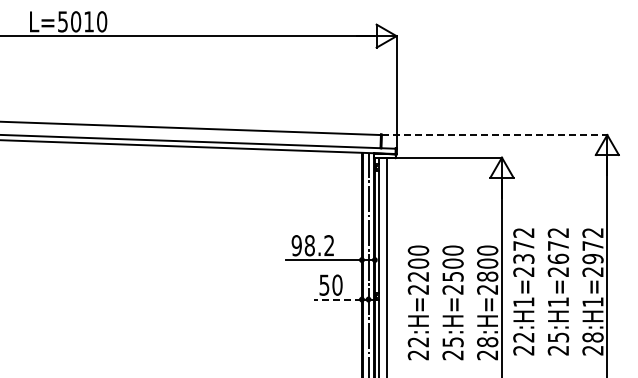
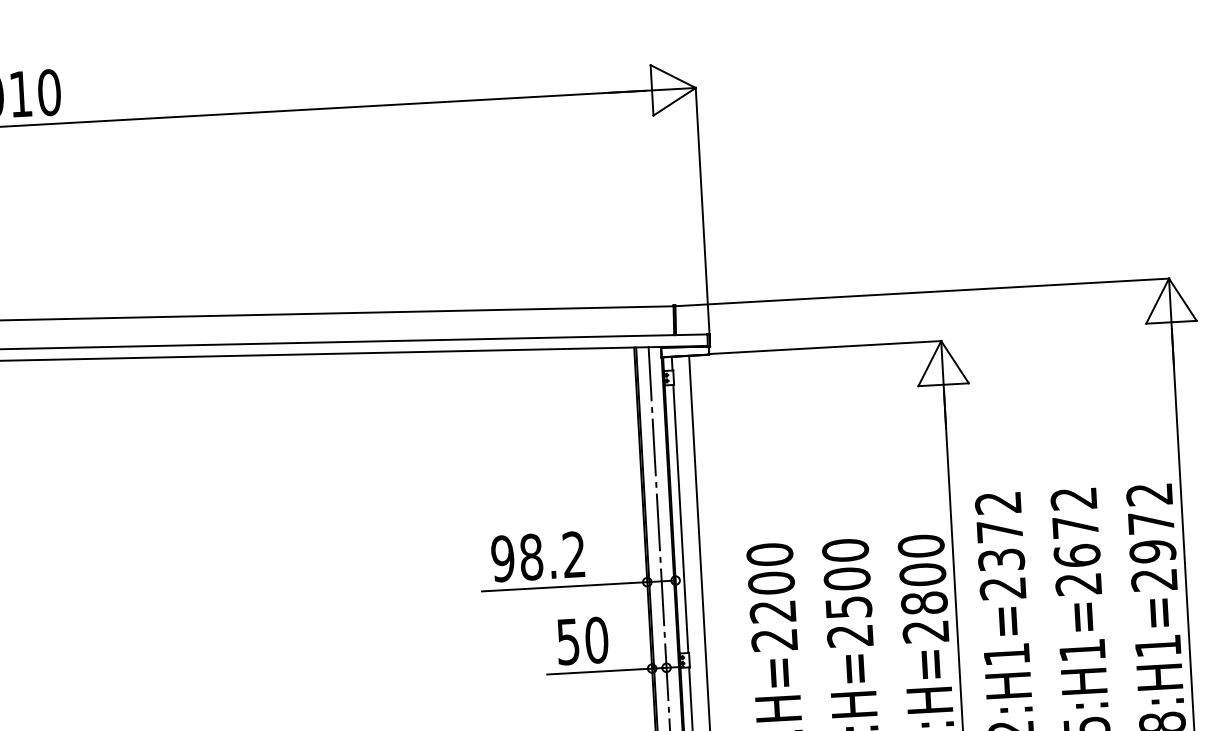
line: (494, 135) -> (922, 293), dashed -> solid
line: (338, 299) -> (600, 671), dashed -> solid

